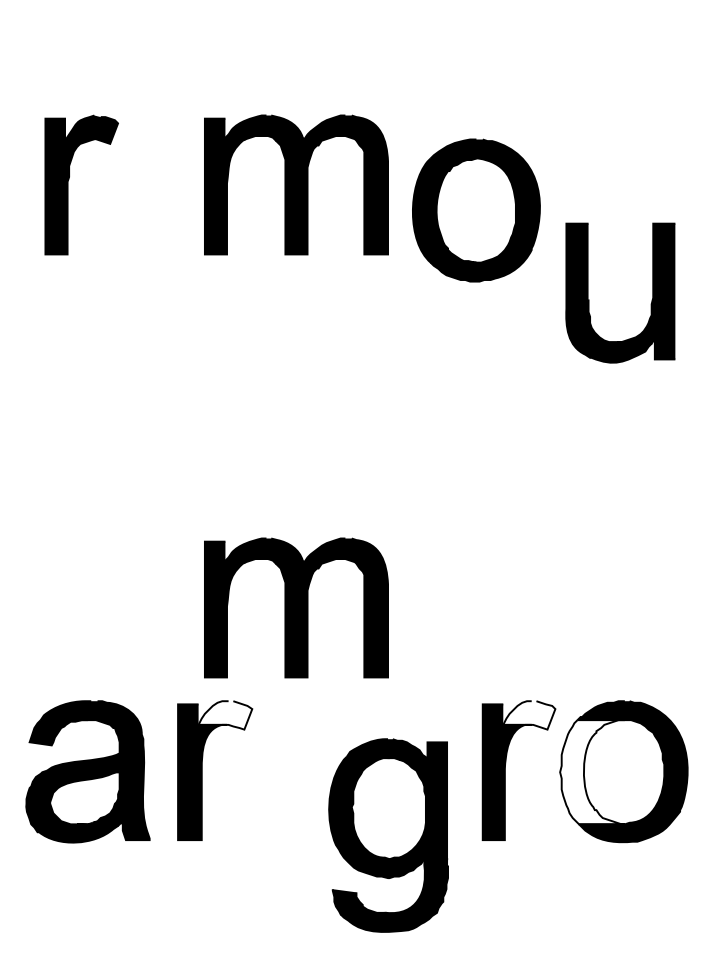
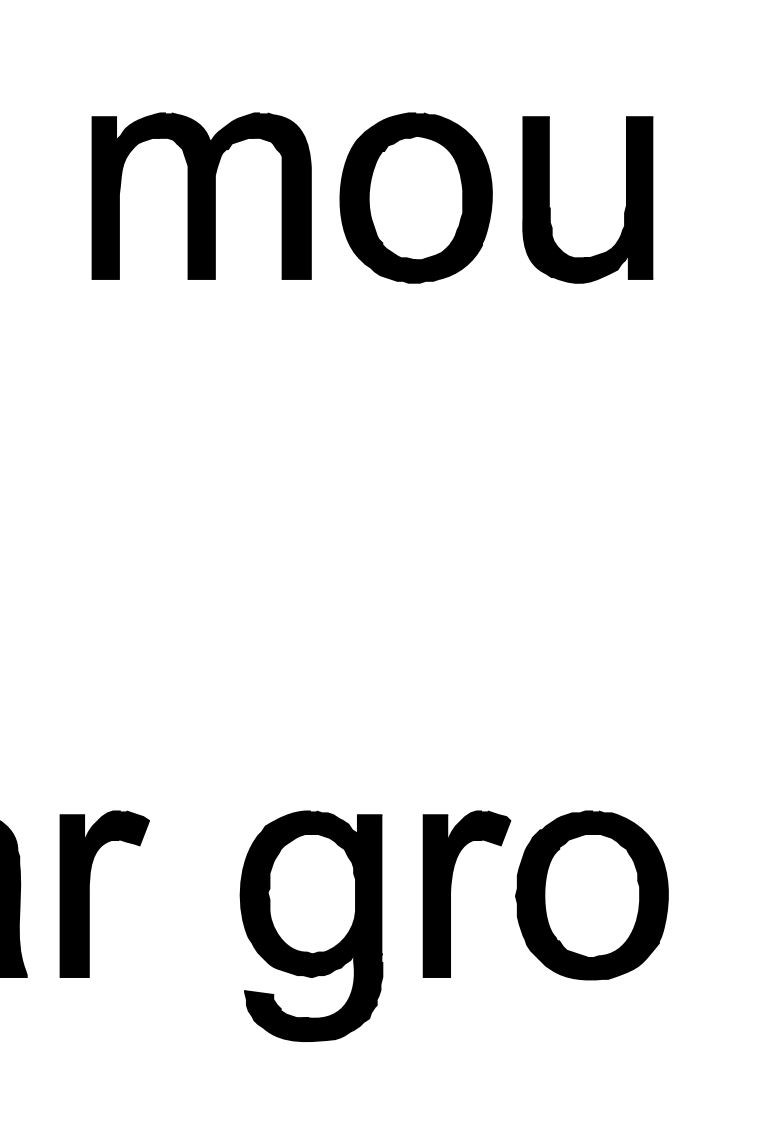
part: (476, 210) -> (416, 198), moved
part: (589, 299) -> (550, 207), moved
part: (296, 607) -> (201, 699), removed
fill: (225, 715) -> (117, 828), added
fill: (529, 715) -> (479, 828), added
fill: (592, 772) -> (554, 896), added
part: (388, 835) -> (311, 926), moved

